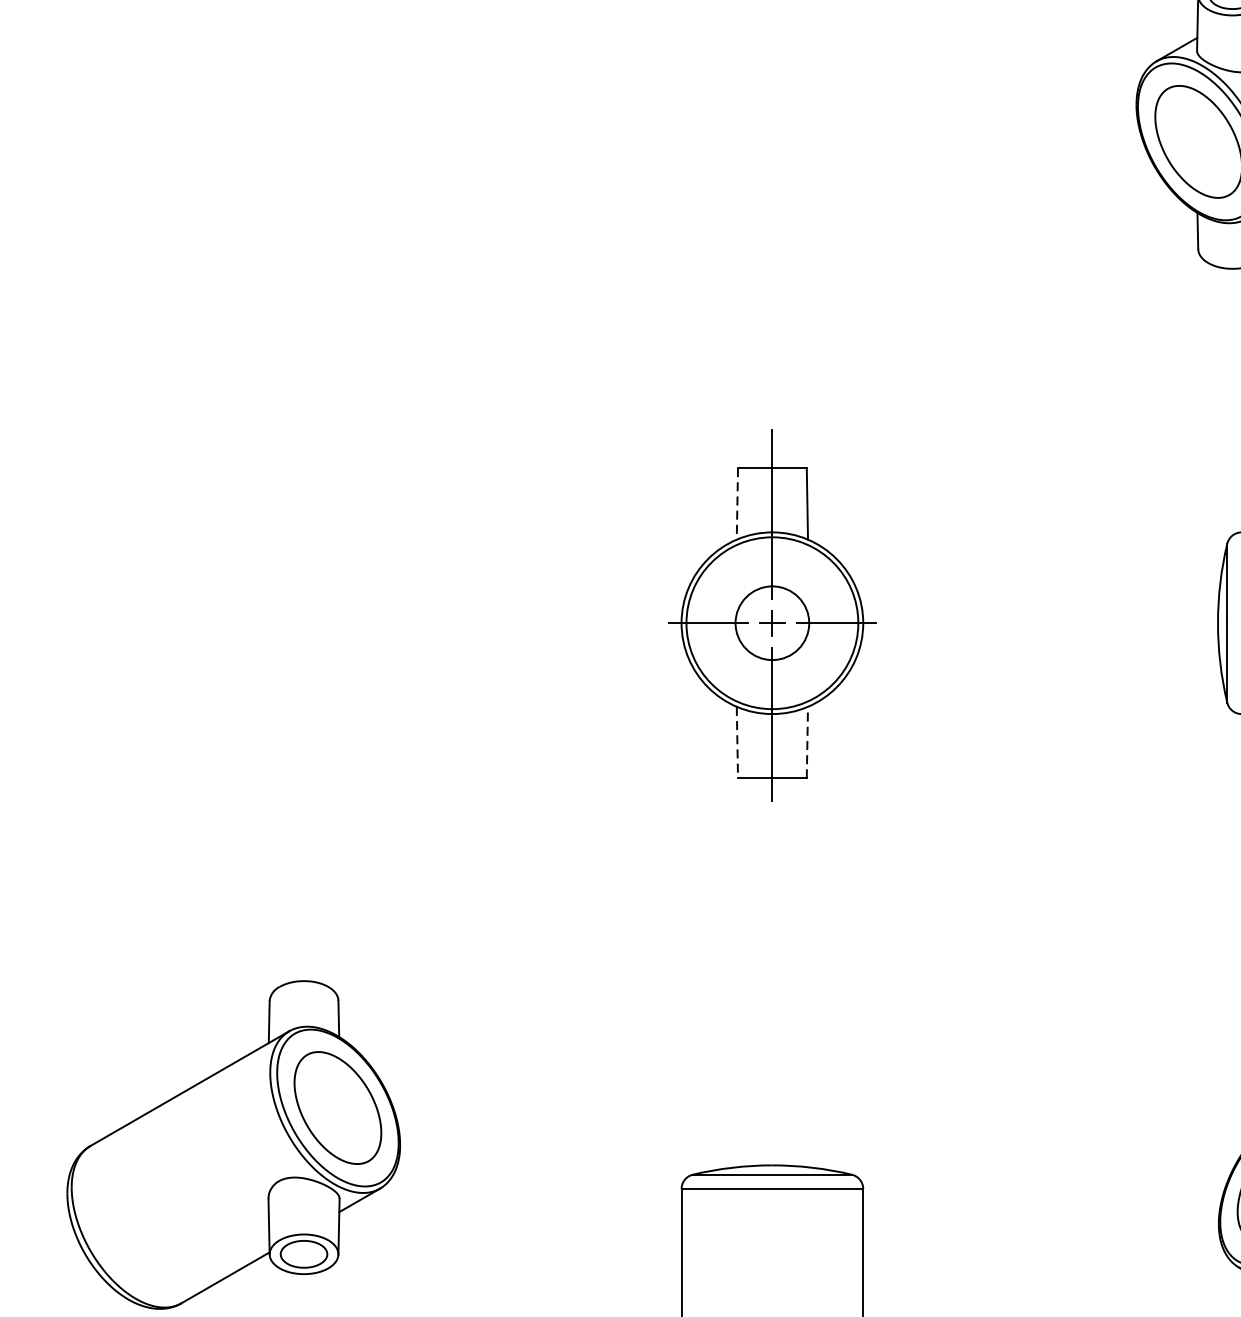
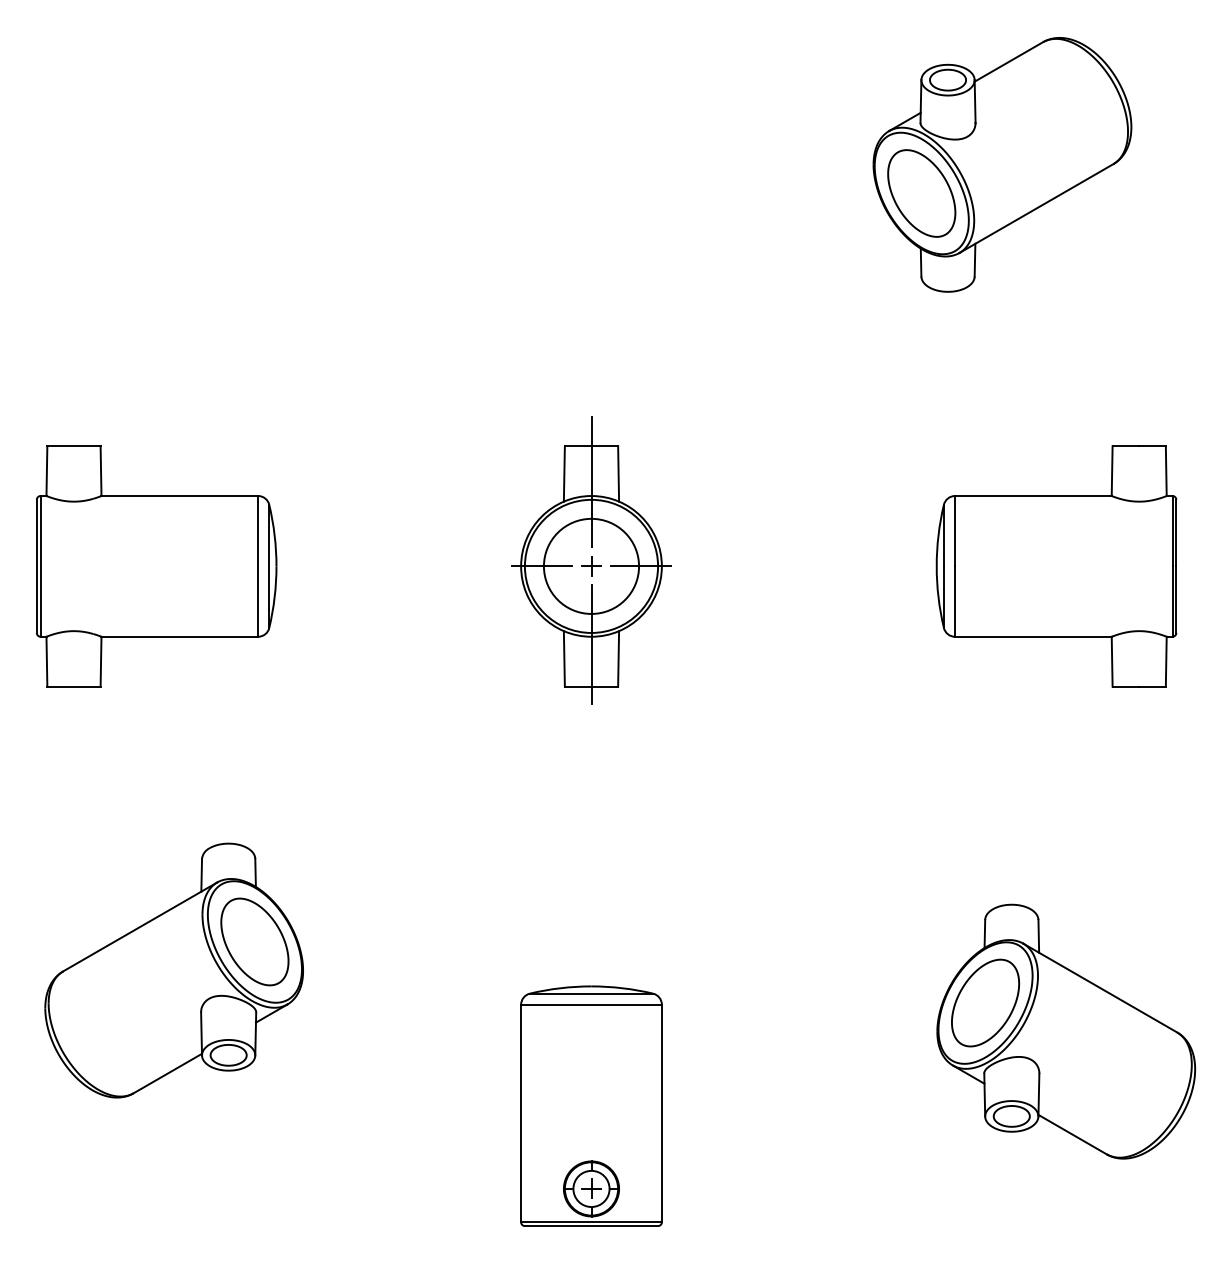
line: (737, 503) -> (564, 473), dashed -> solid
circle: (772, 622) -> (591, 565), size x1.67
part: (210, 623) -> (156, 566), added
line: (737, 742) -> (564, 658), dashed -> solid
line: (807, 742) -> (618, 658), dashed -> solid

